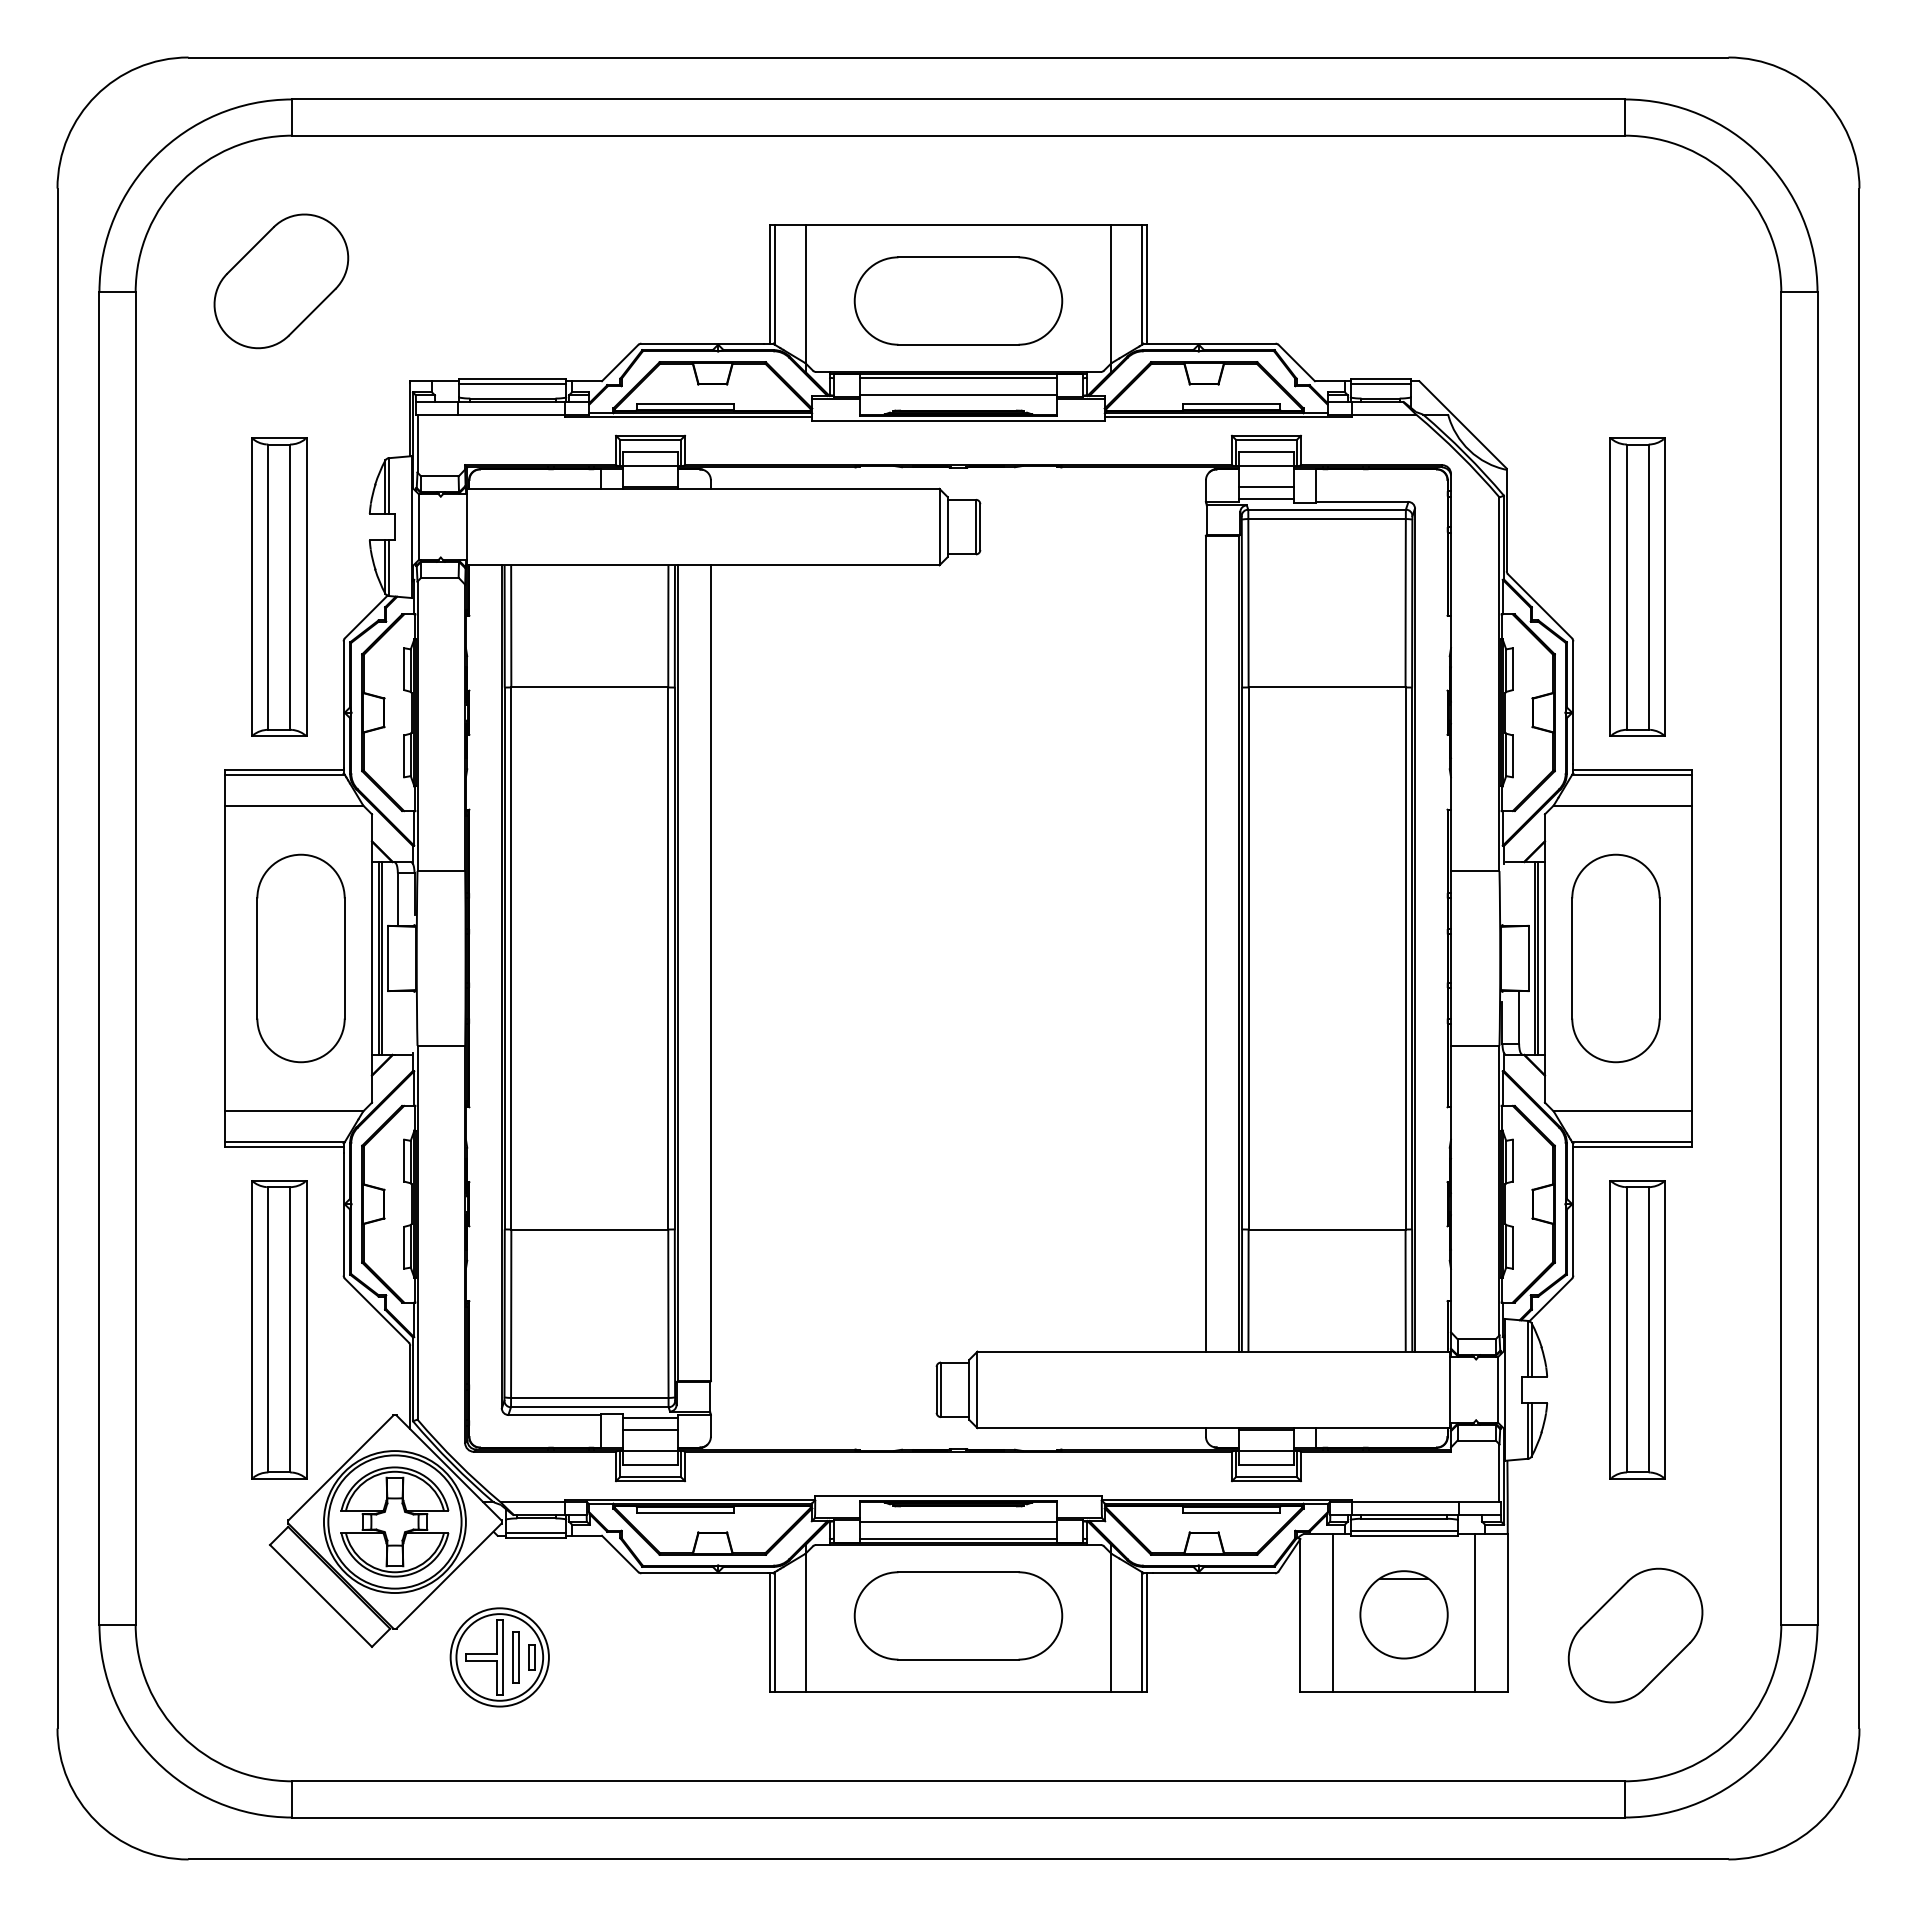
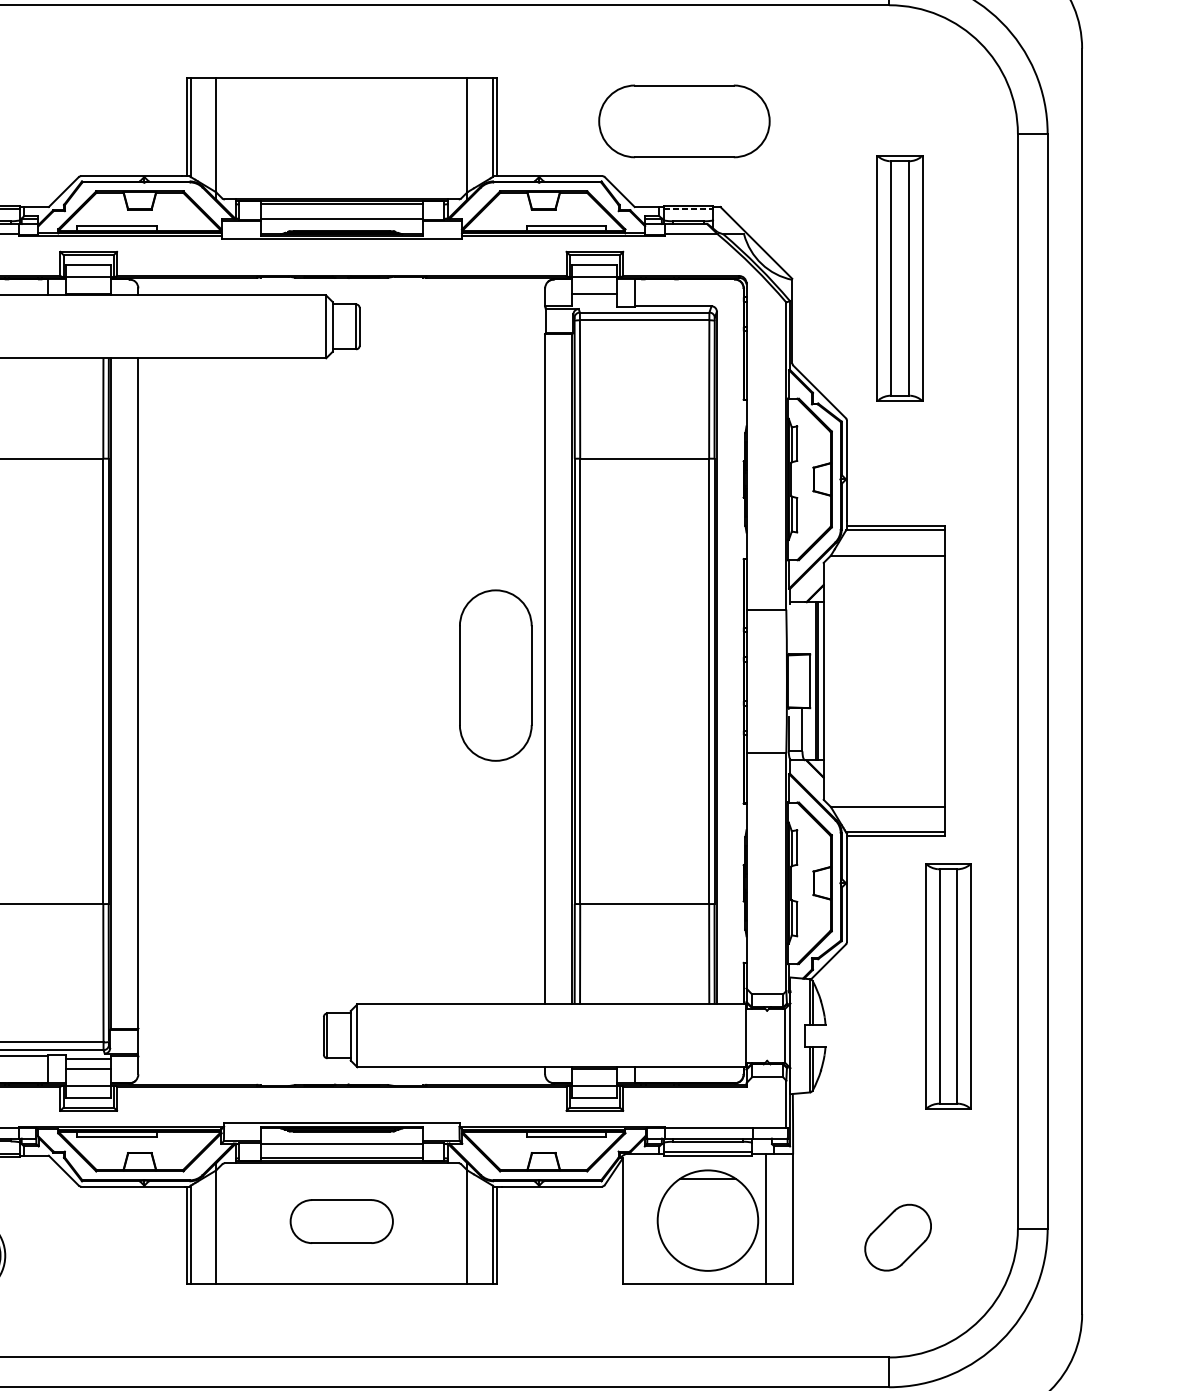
part: (958, 300) -> (684, 120), moved
line: (1381, 383) -> (689, 208), solid -> dashed
line: (1266, 498) -> (594, 303), removed
part: (1637, 586) -> (899, 277), moved
part: (1615, 958) -> (495, 675), moved
part: (1637, 1329) -> (948, 986), moved
line: (1333, 1613) -> (649, 1219), removed
part: (1403, 1614) -> (707, 1220), size x1.4
part: (958, 1615) -> (341, 1221), size x0.6
part: (1635, 1635) -> (898, 1237), size x0.6

